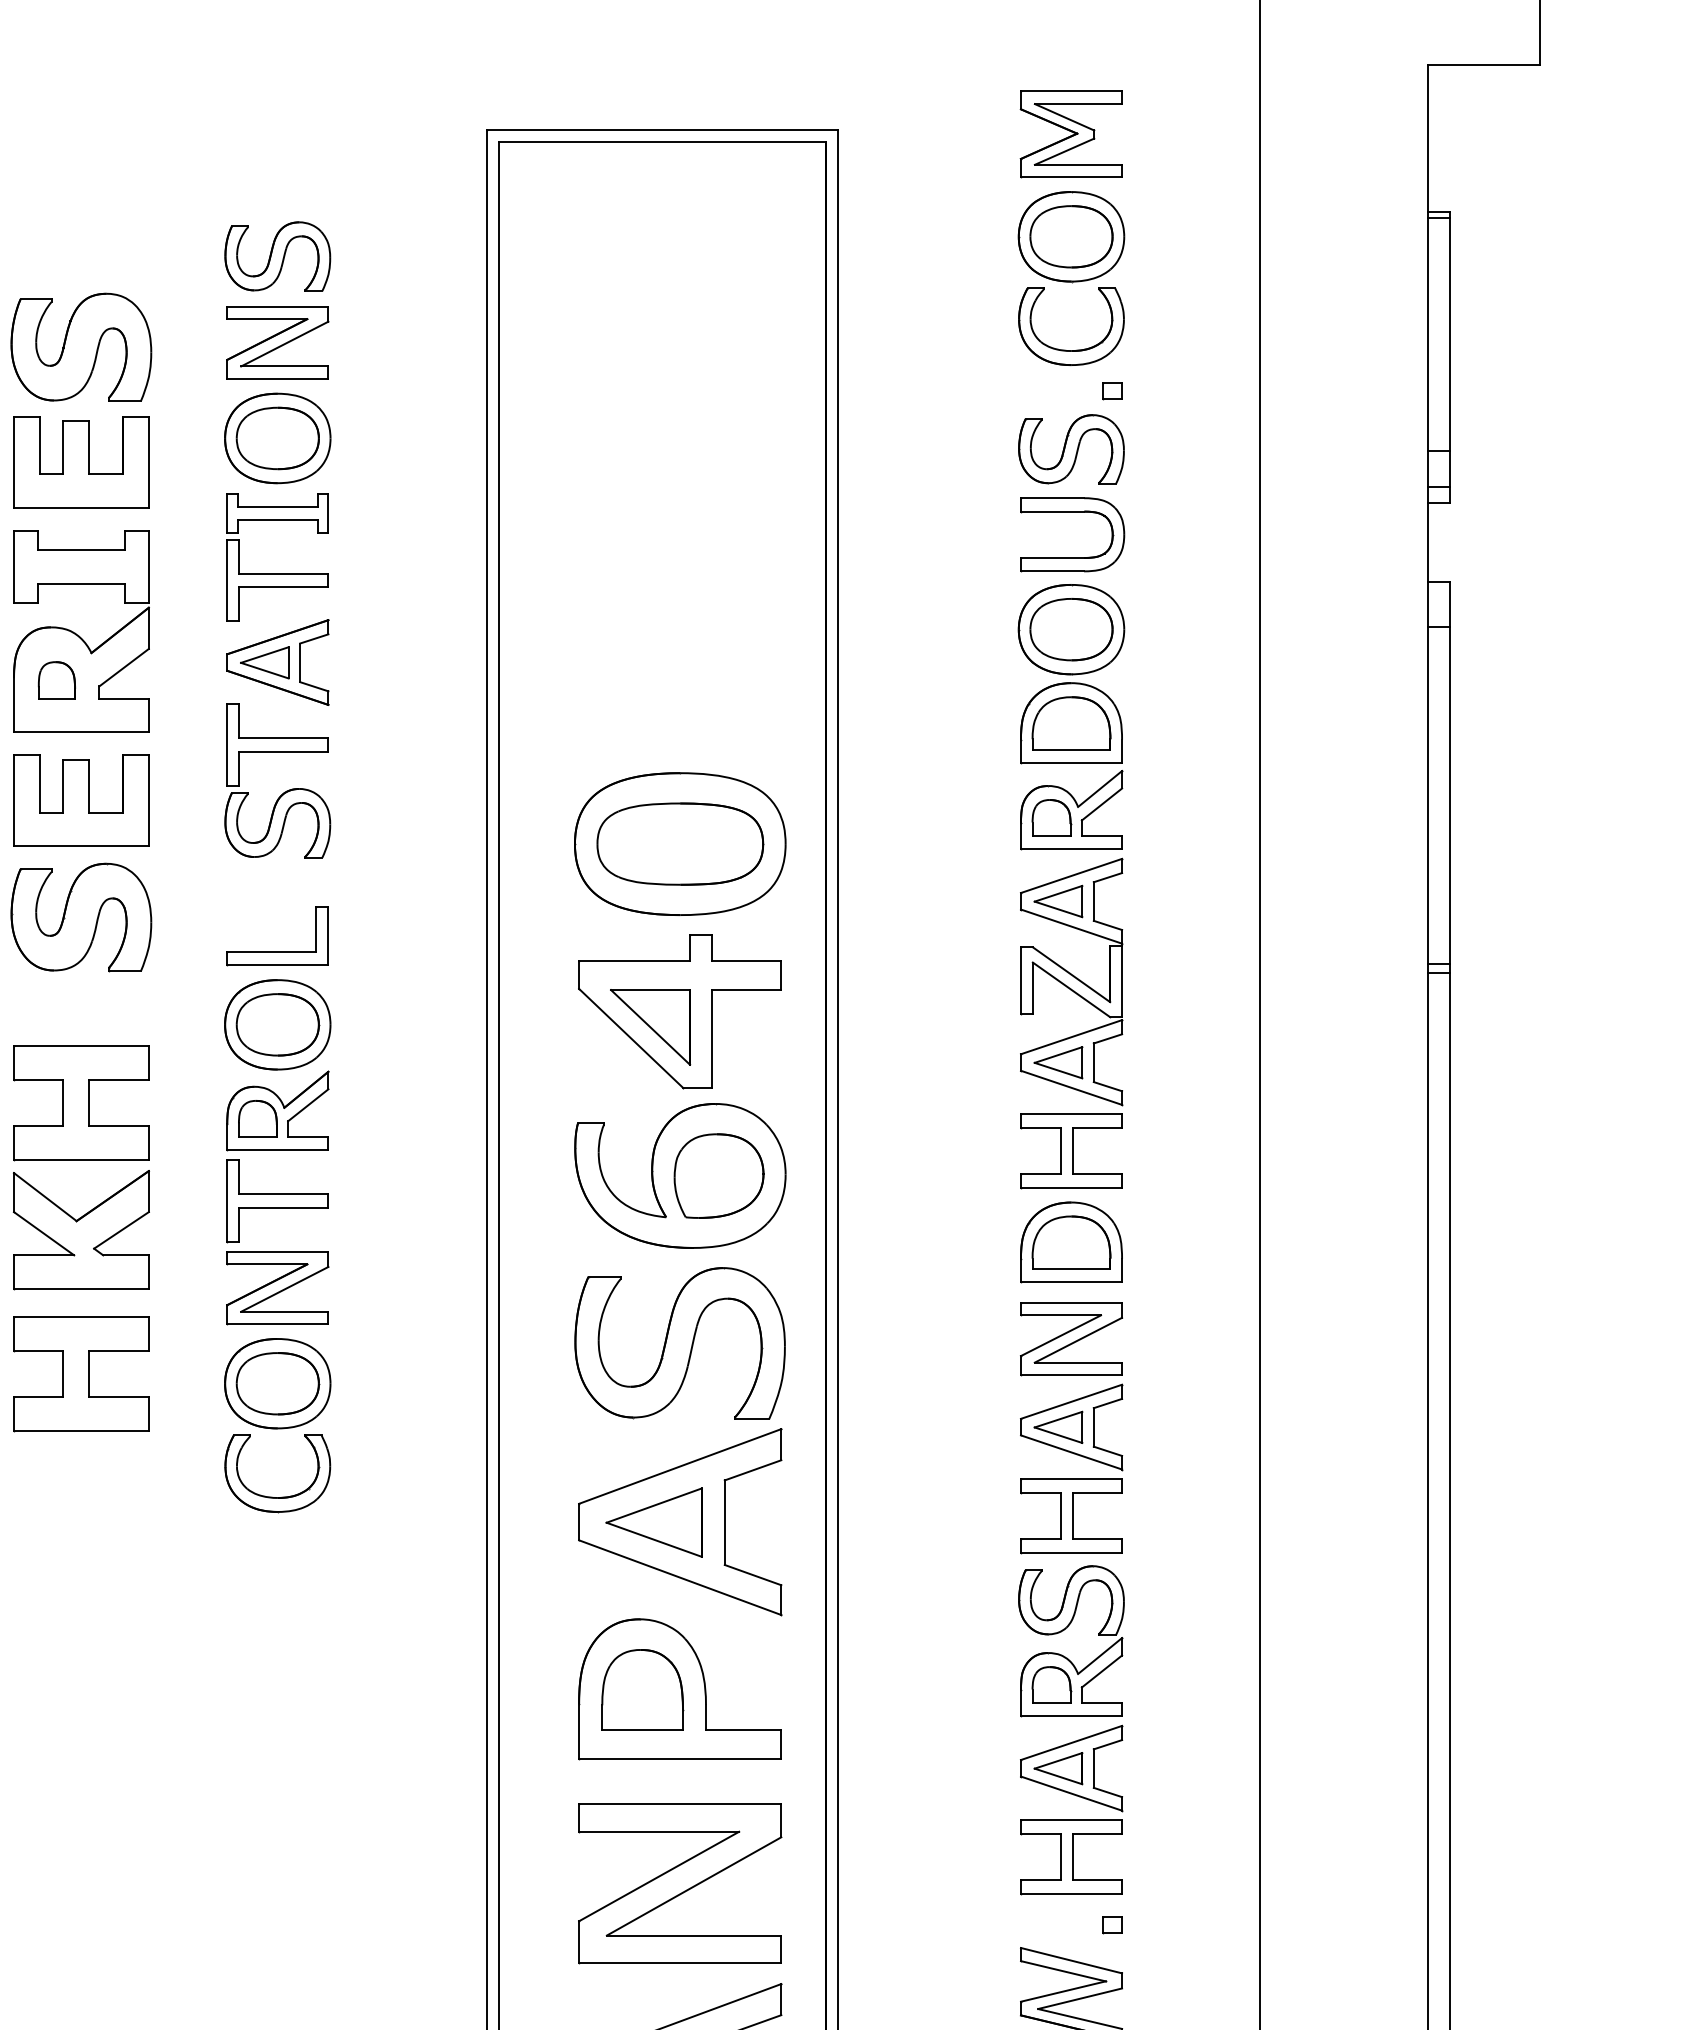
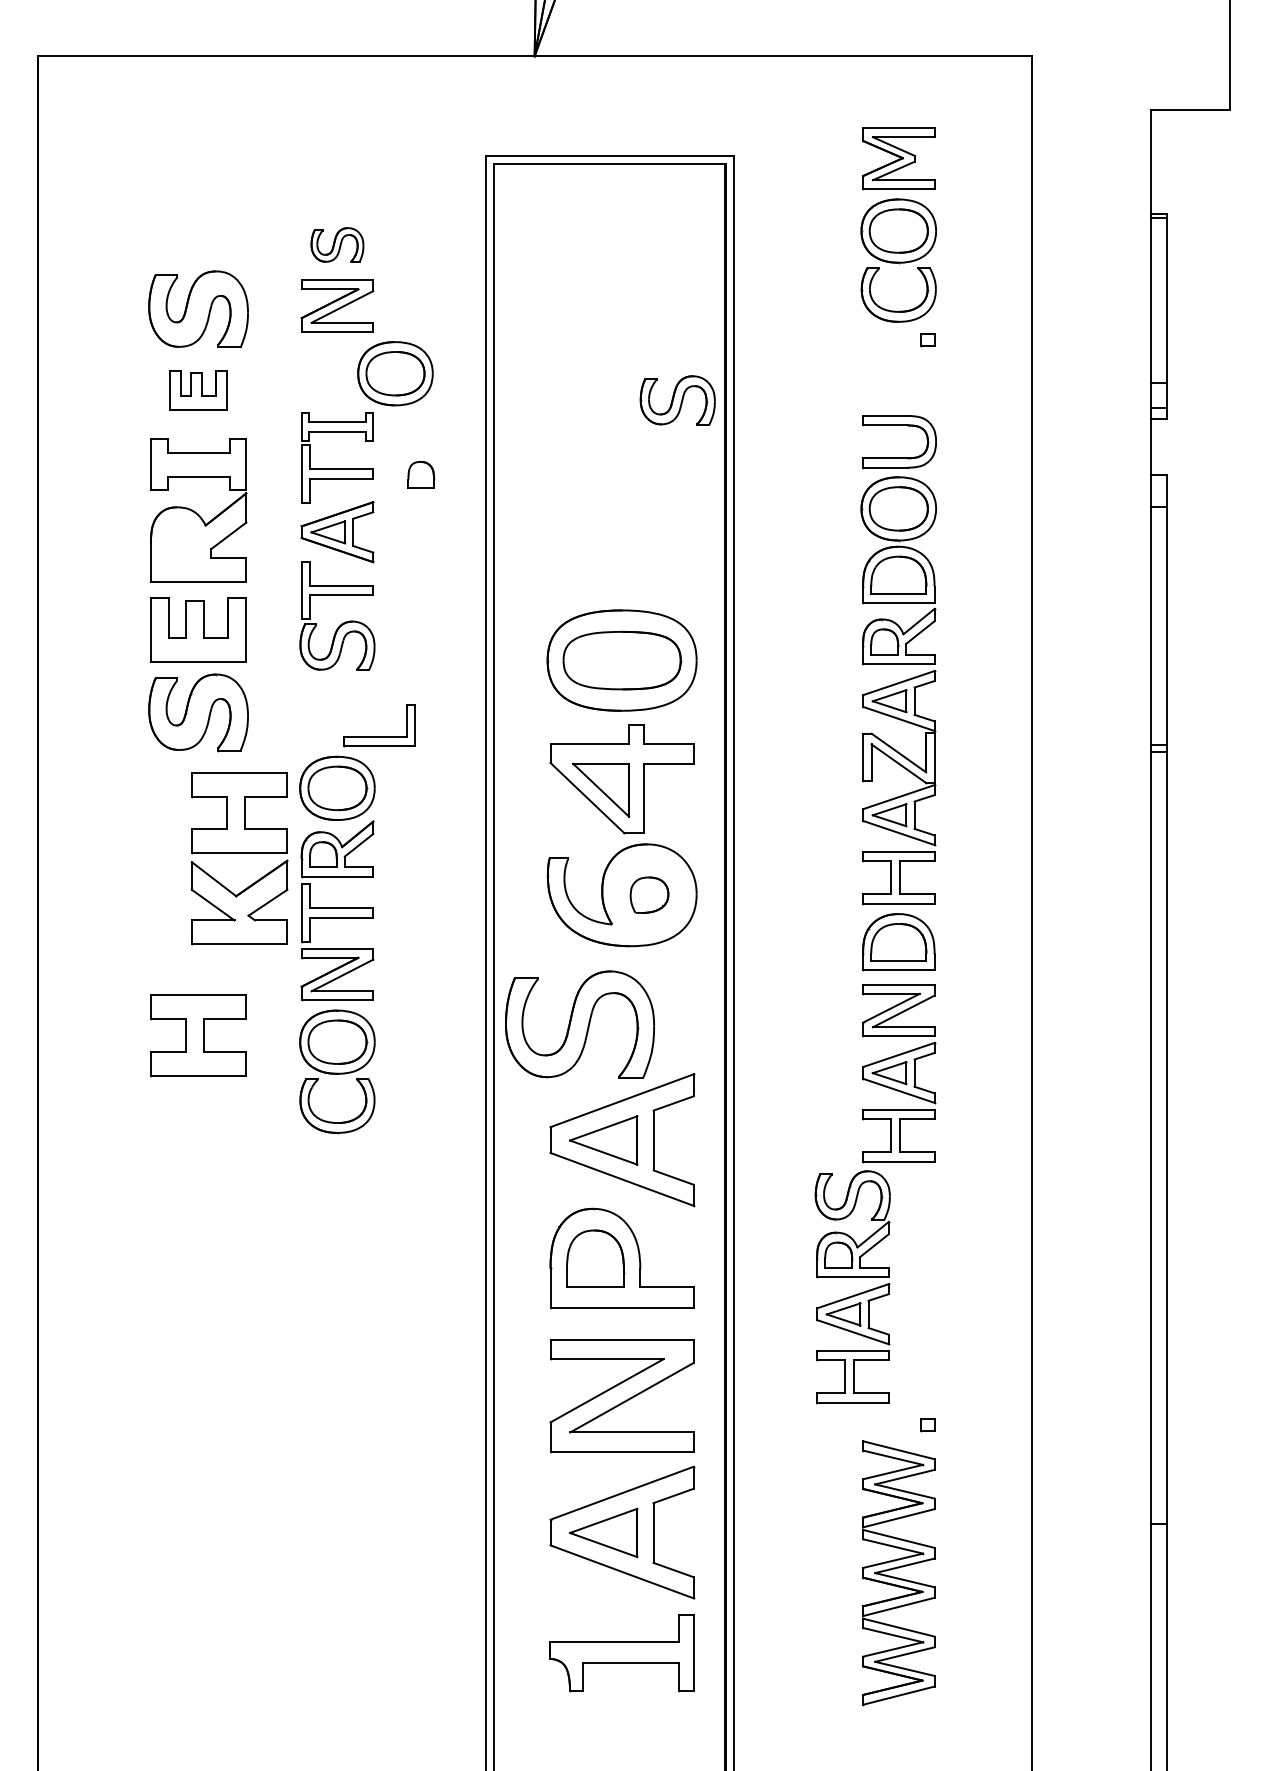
part: (277, 255) -> (337, 244), size x0.7
part: (277, 438) -> (395, 373), moved
part: (1071, 449) -> (677, 400), moved
part: (81, 462) -> (198, 390), size x0.6
part: (57, 679) -> (421, 474), moved
part: (277, 951) -> (379, 736), moved
part: (81, 1167) -> (239, 858), moved
part: (718, 1174) -> (649, 894), size x0.6
part: (679, 1343) -> (579, 1024), moved
part: (1073, 1740) -> (854, 1294), moved

